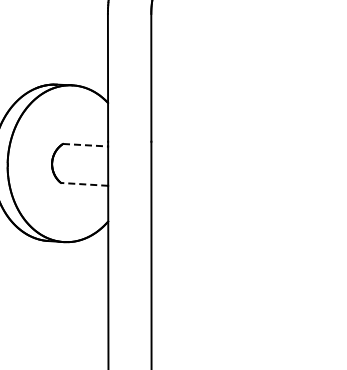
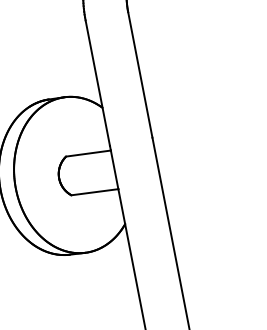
line: (85, 145) -> (88, 153), dashed -> solid
line: (84, 184) -> (94, 192), dashed -> solid

